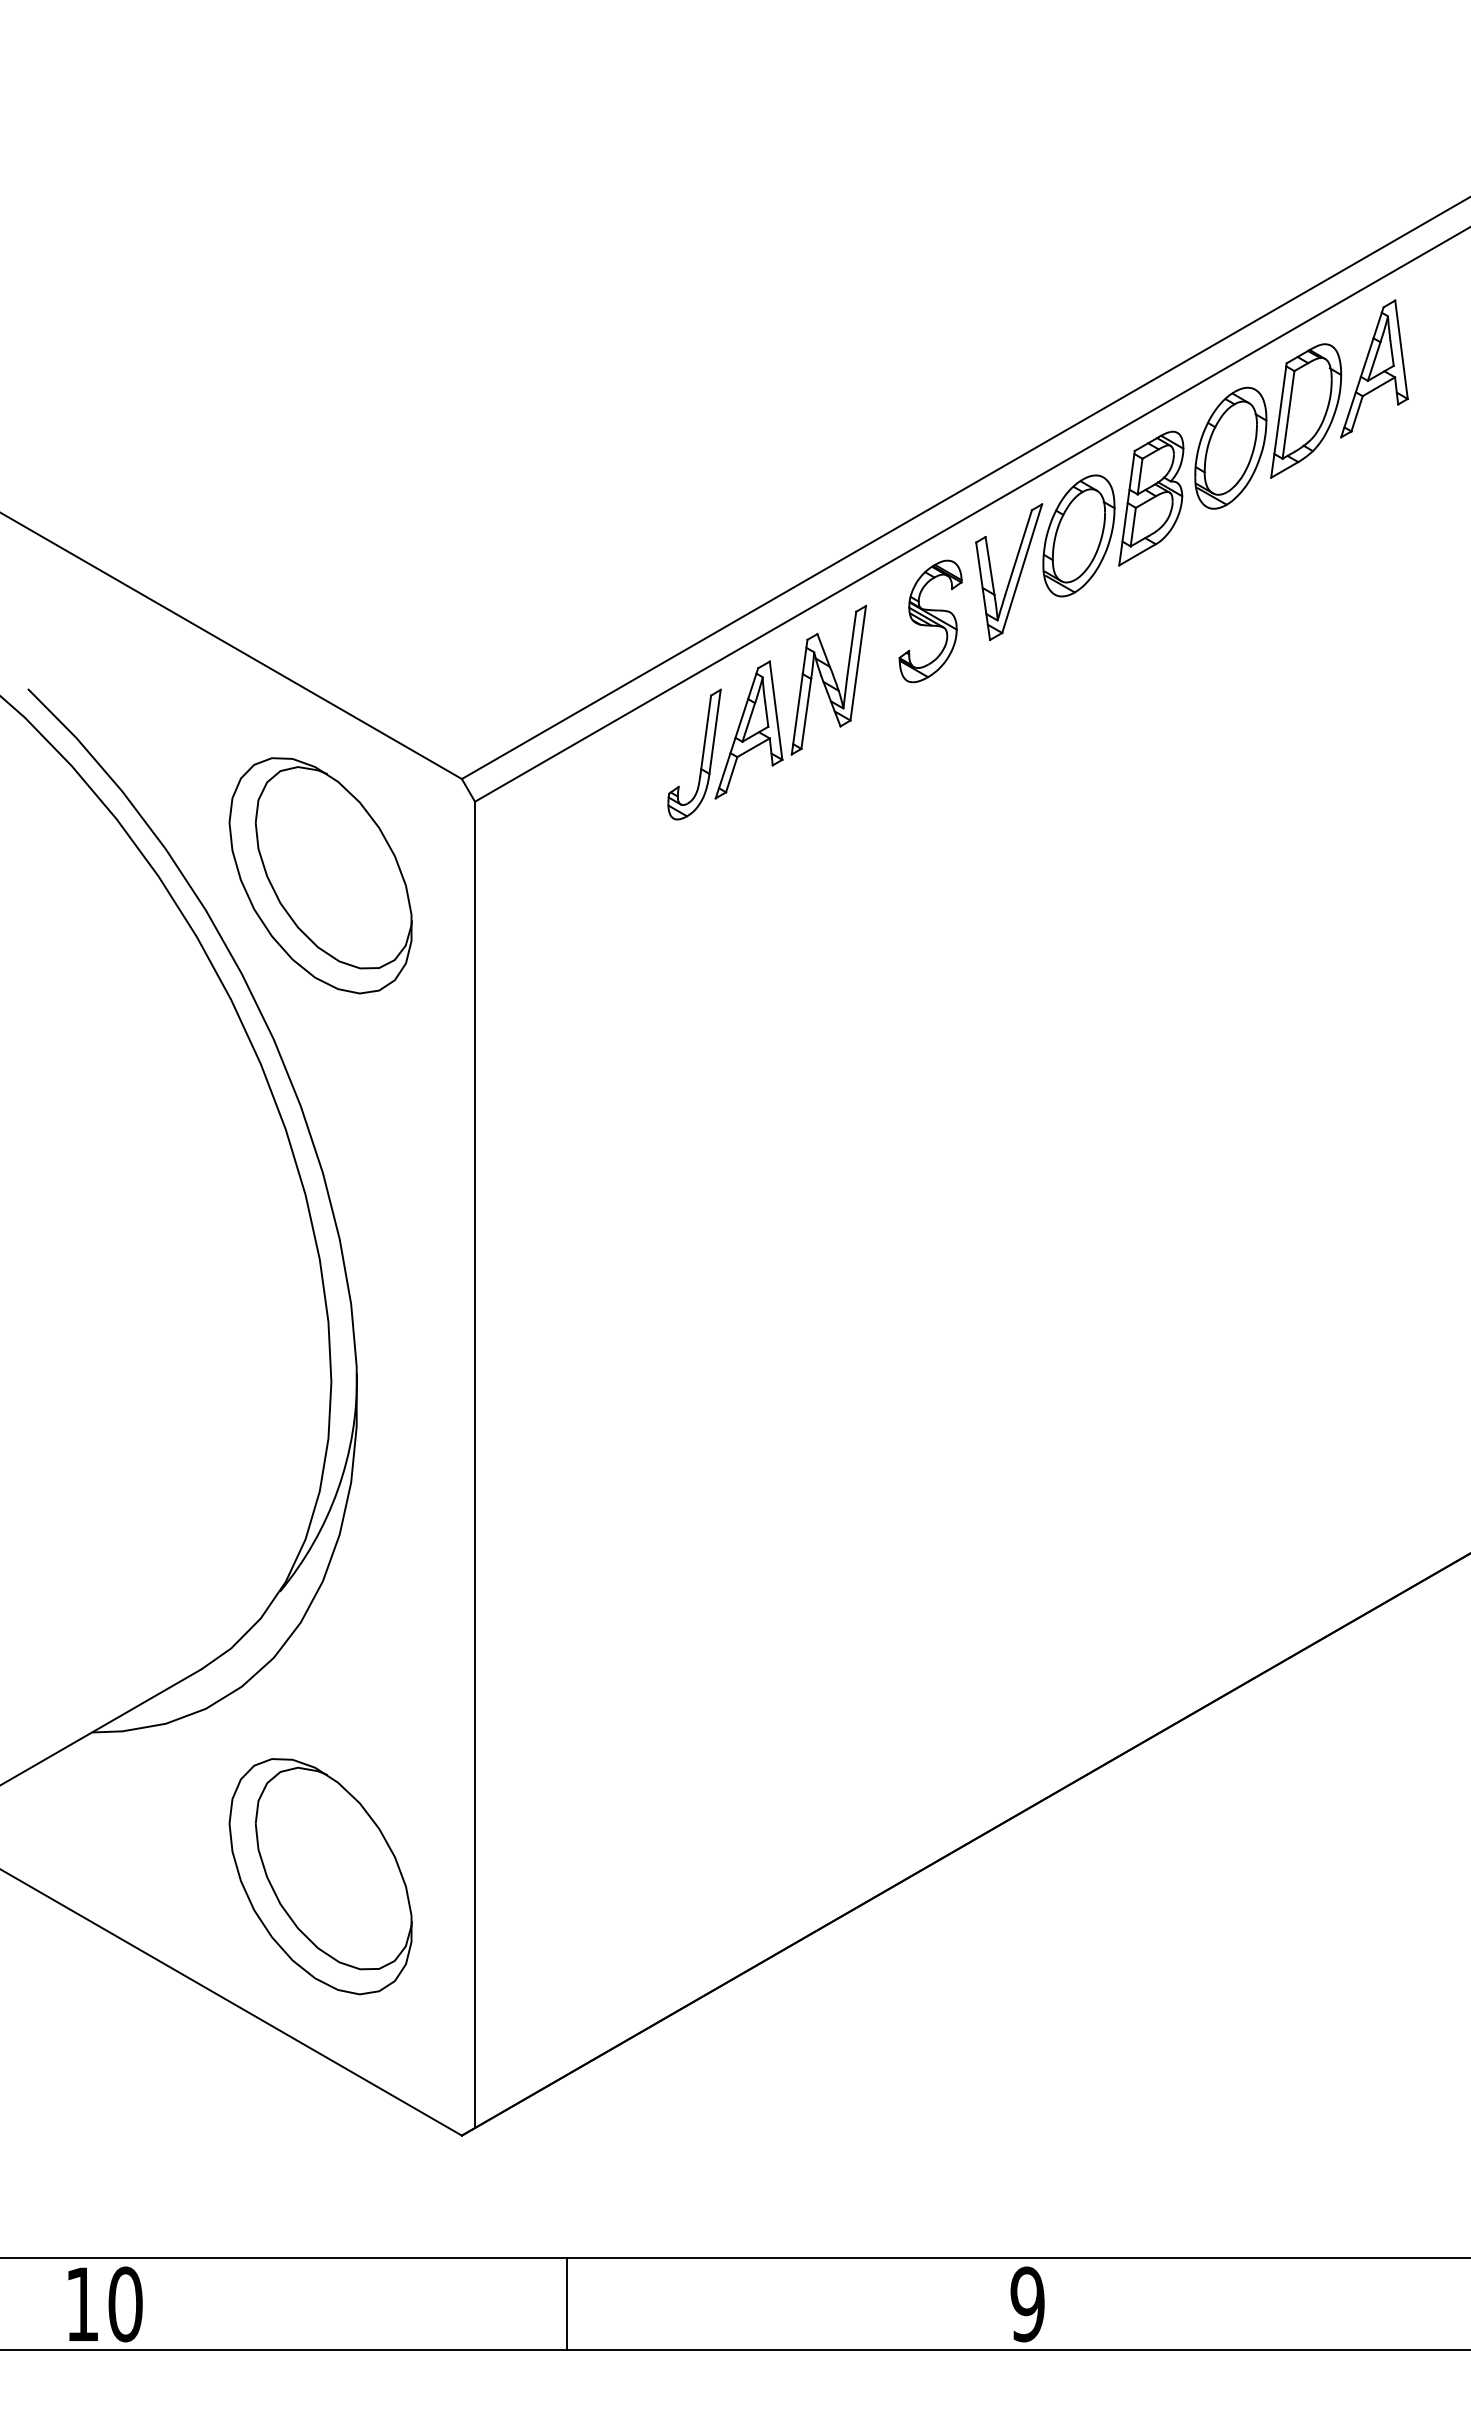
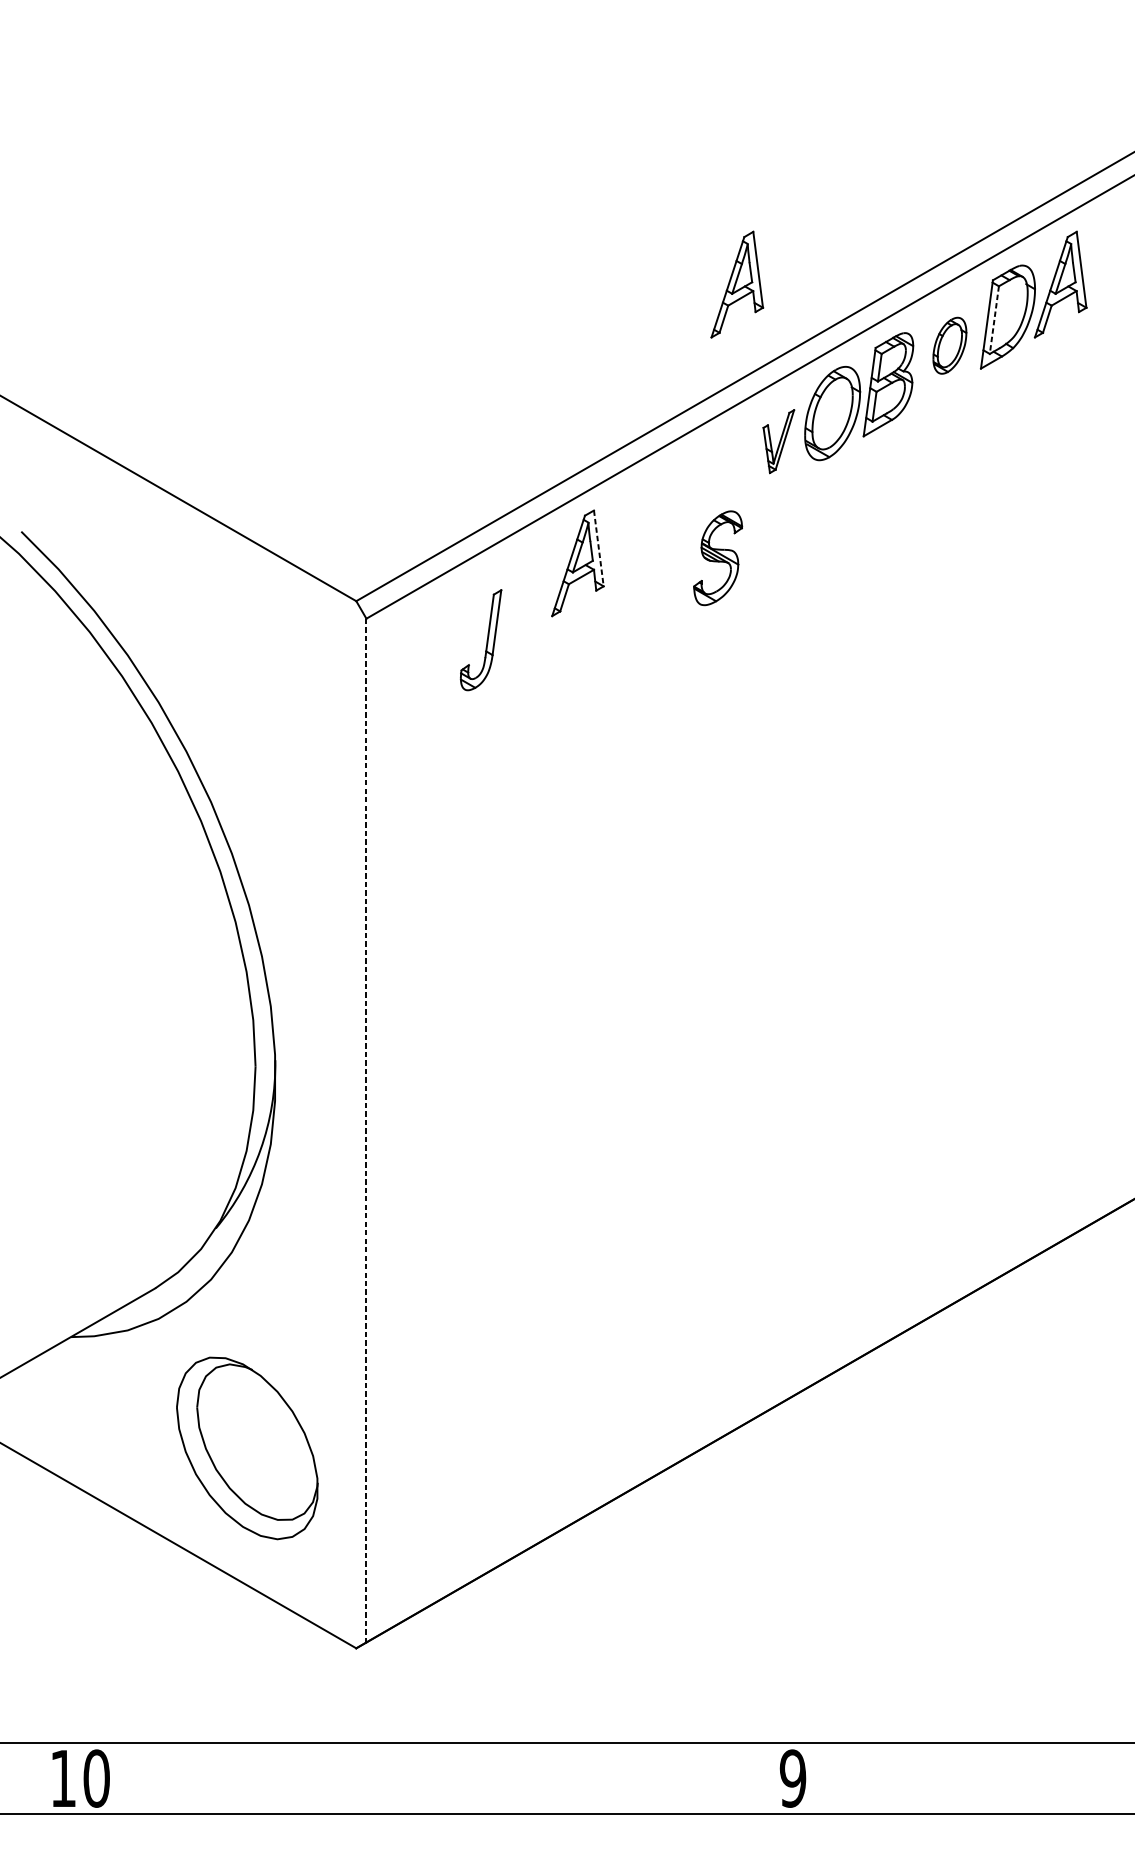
part: (955, 368) -> (737, 284), added
line: (1288, 415) -> (994, 320), solid -> dashed
part: (1230, 447) -> (949, 345), size x0.6
part: (1009, 572) -> (779, 441), size x0.6
part: (930, 621) -> (718, 558), moved
part: (828, 680) -> (639, 525), removed
line: (776, 710) -> (599, 548), solid -> dashed
part: (701, 757) -> (486, 642), moved
part: (320, 875) -> (247, 675), removed
line: (475, 1465) -> (366, 1131), solid -> dashed
line: (567, 2304) -> (437, 1778), removed

